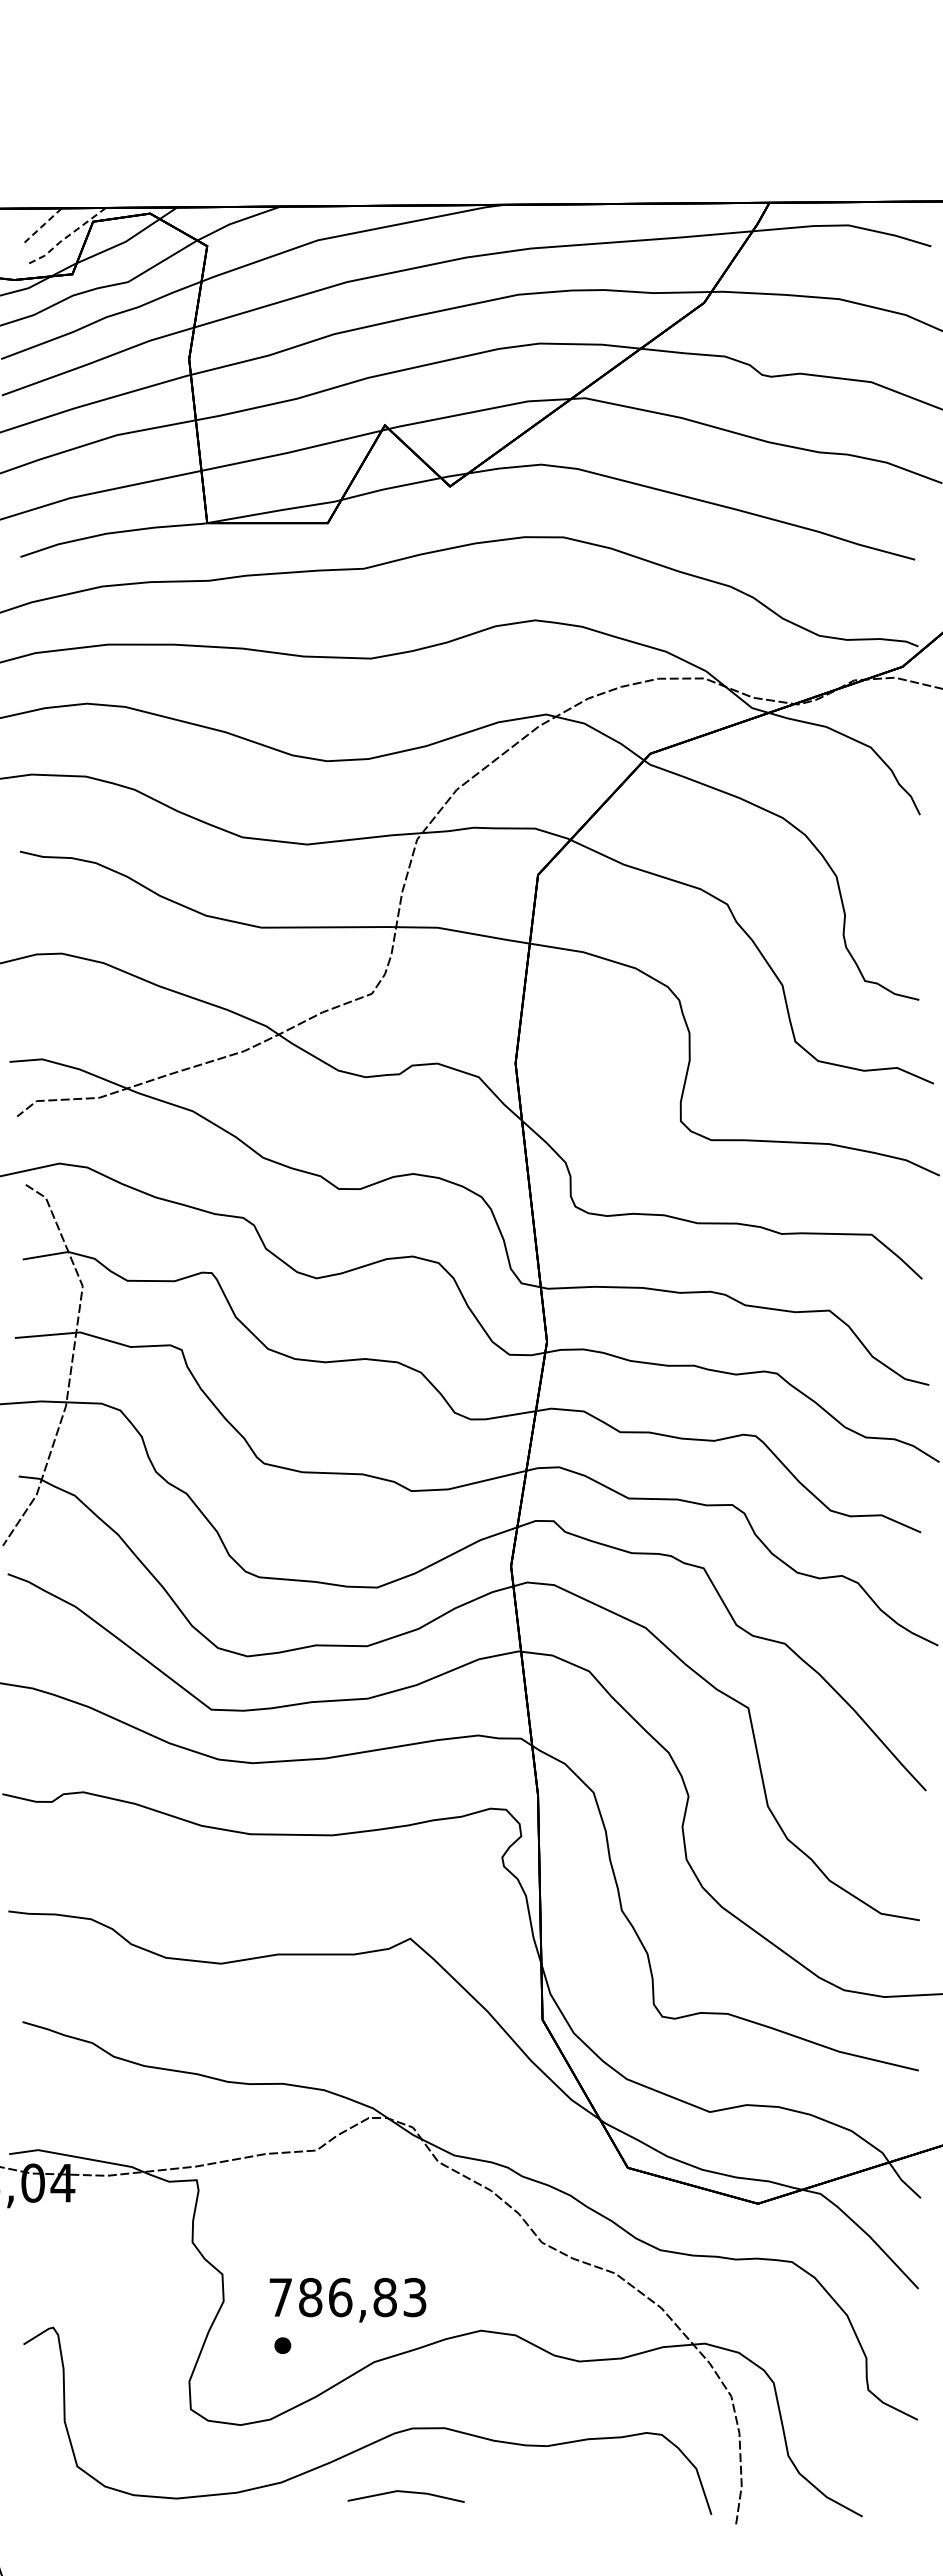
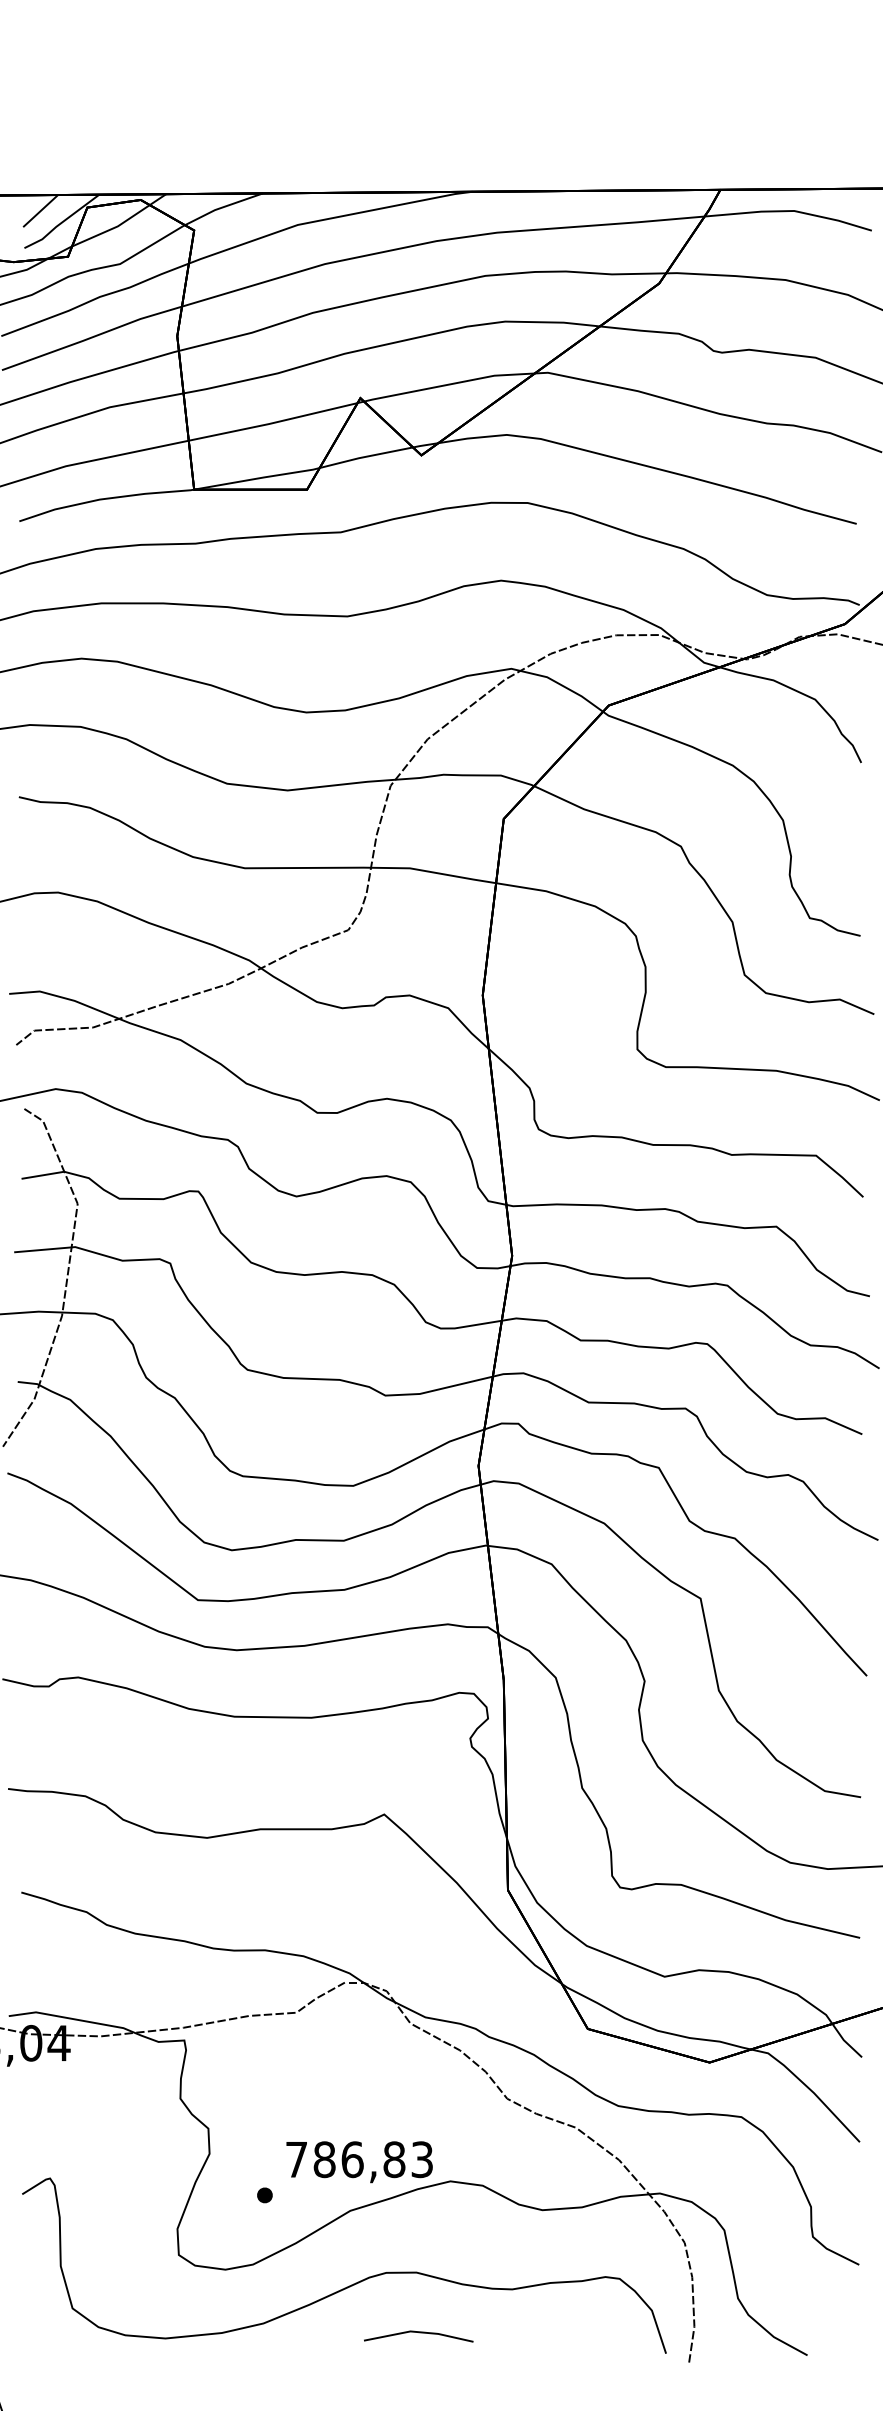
line: (42, 225) -> (39, 211), dashed -> solid
line: (65, 238) -> (61, 223), dashed -> solid
text: (347, 2300) -> (359, 2162), moved
line: (405, 2492) -> (418, 2332), moved

